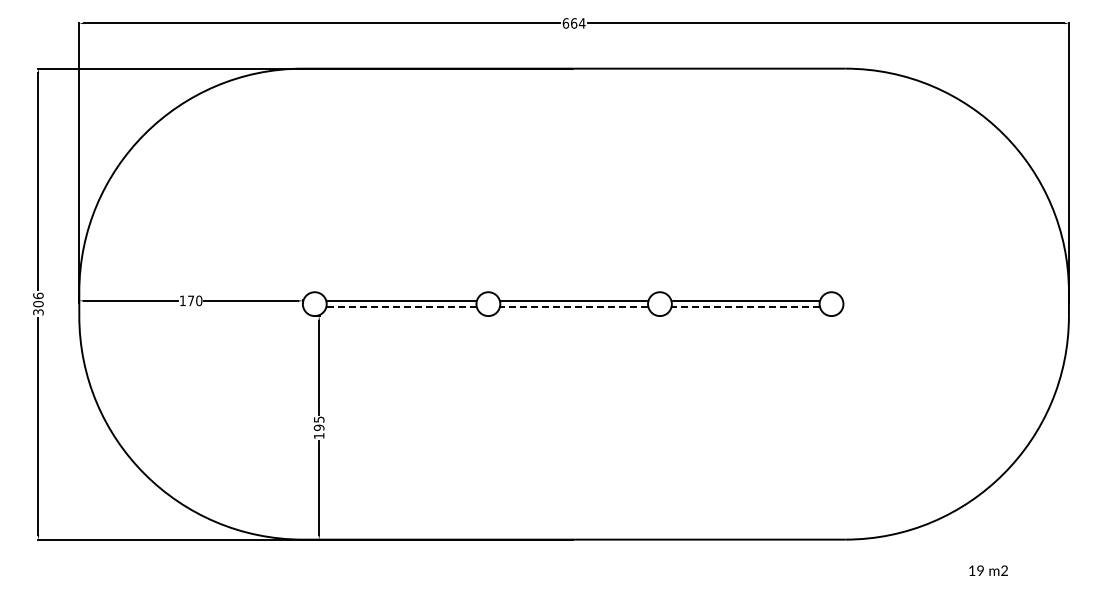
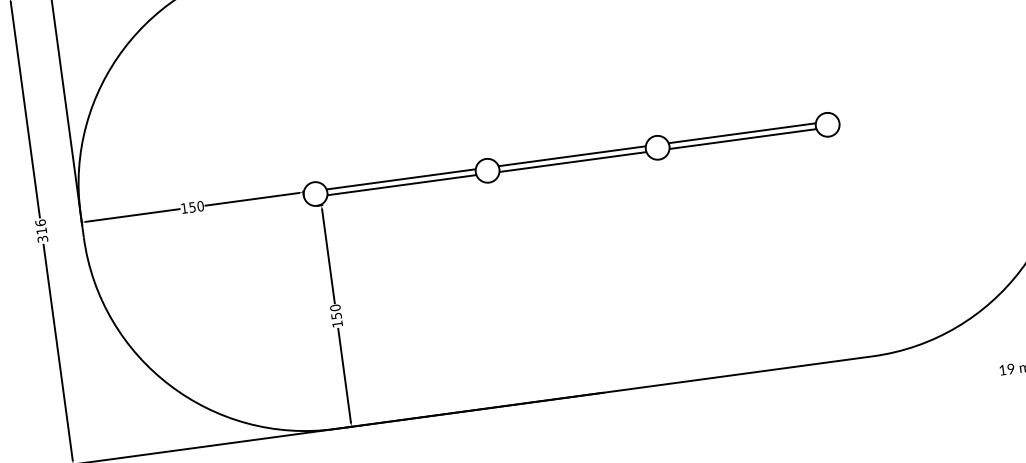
text: (190, 300) -> (191, 207), 170 -> 150
text: (38, 304) -> (41, 231), 306 -> 316
line: (401, 306) -> (401, 184), dashed -> solid
line: (573, 306) -> (572, 161), dashed -> solid
line: (745, 306) -> (742, 138), dashed -> solid
text: (318, 423) -> (335, 311), 195 -> 150

